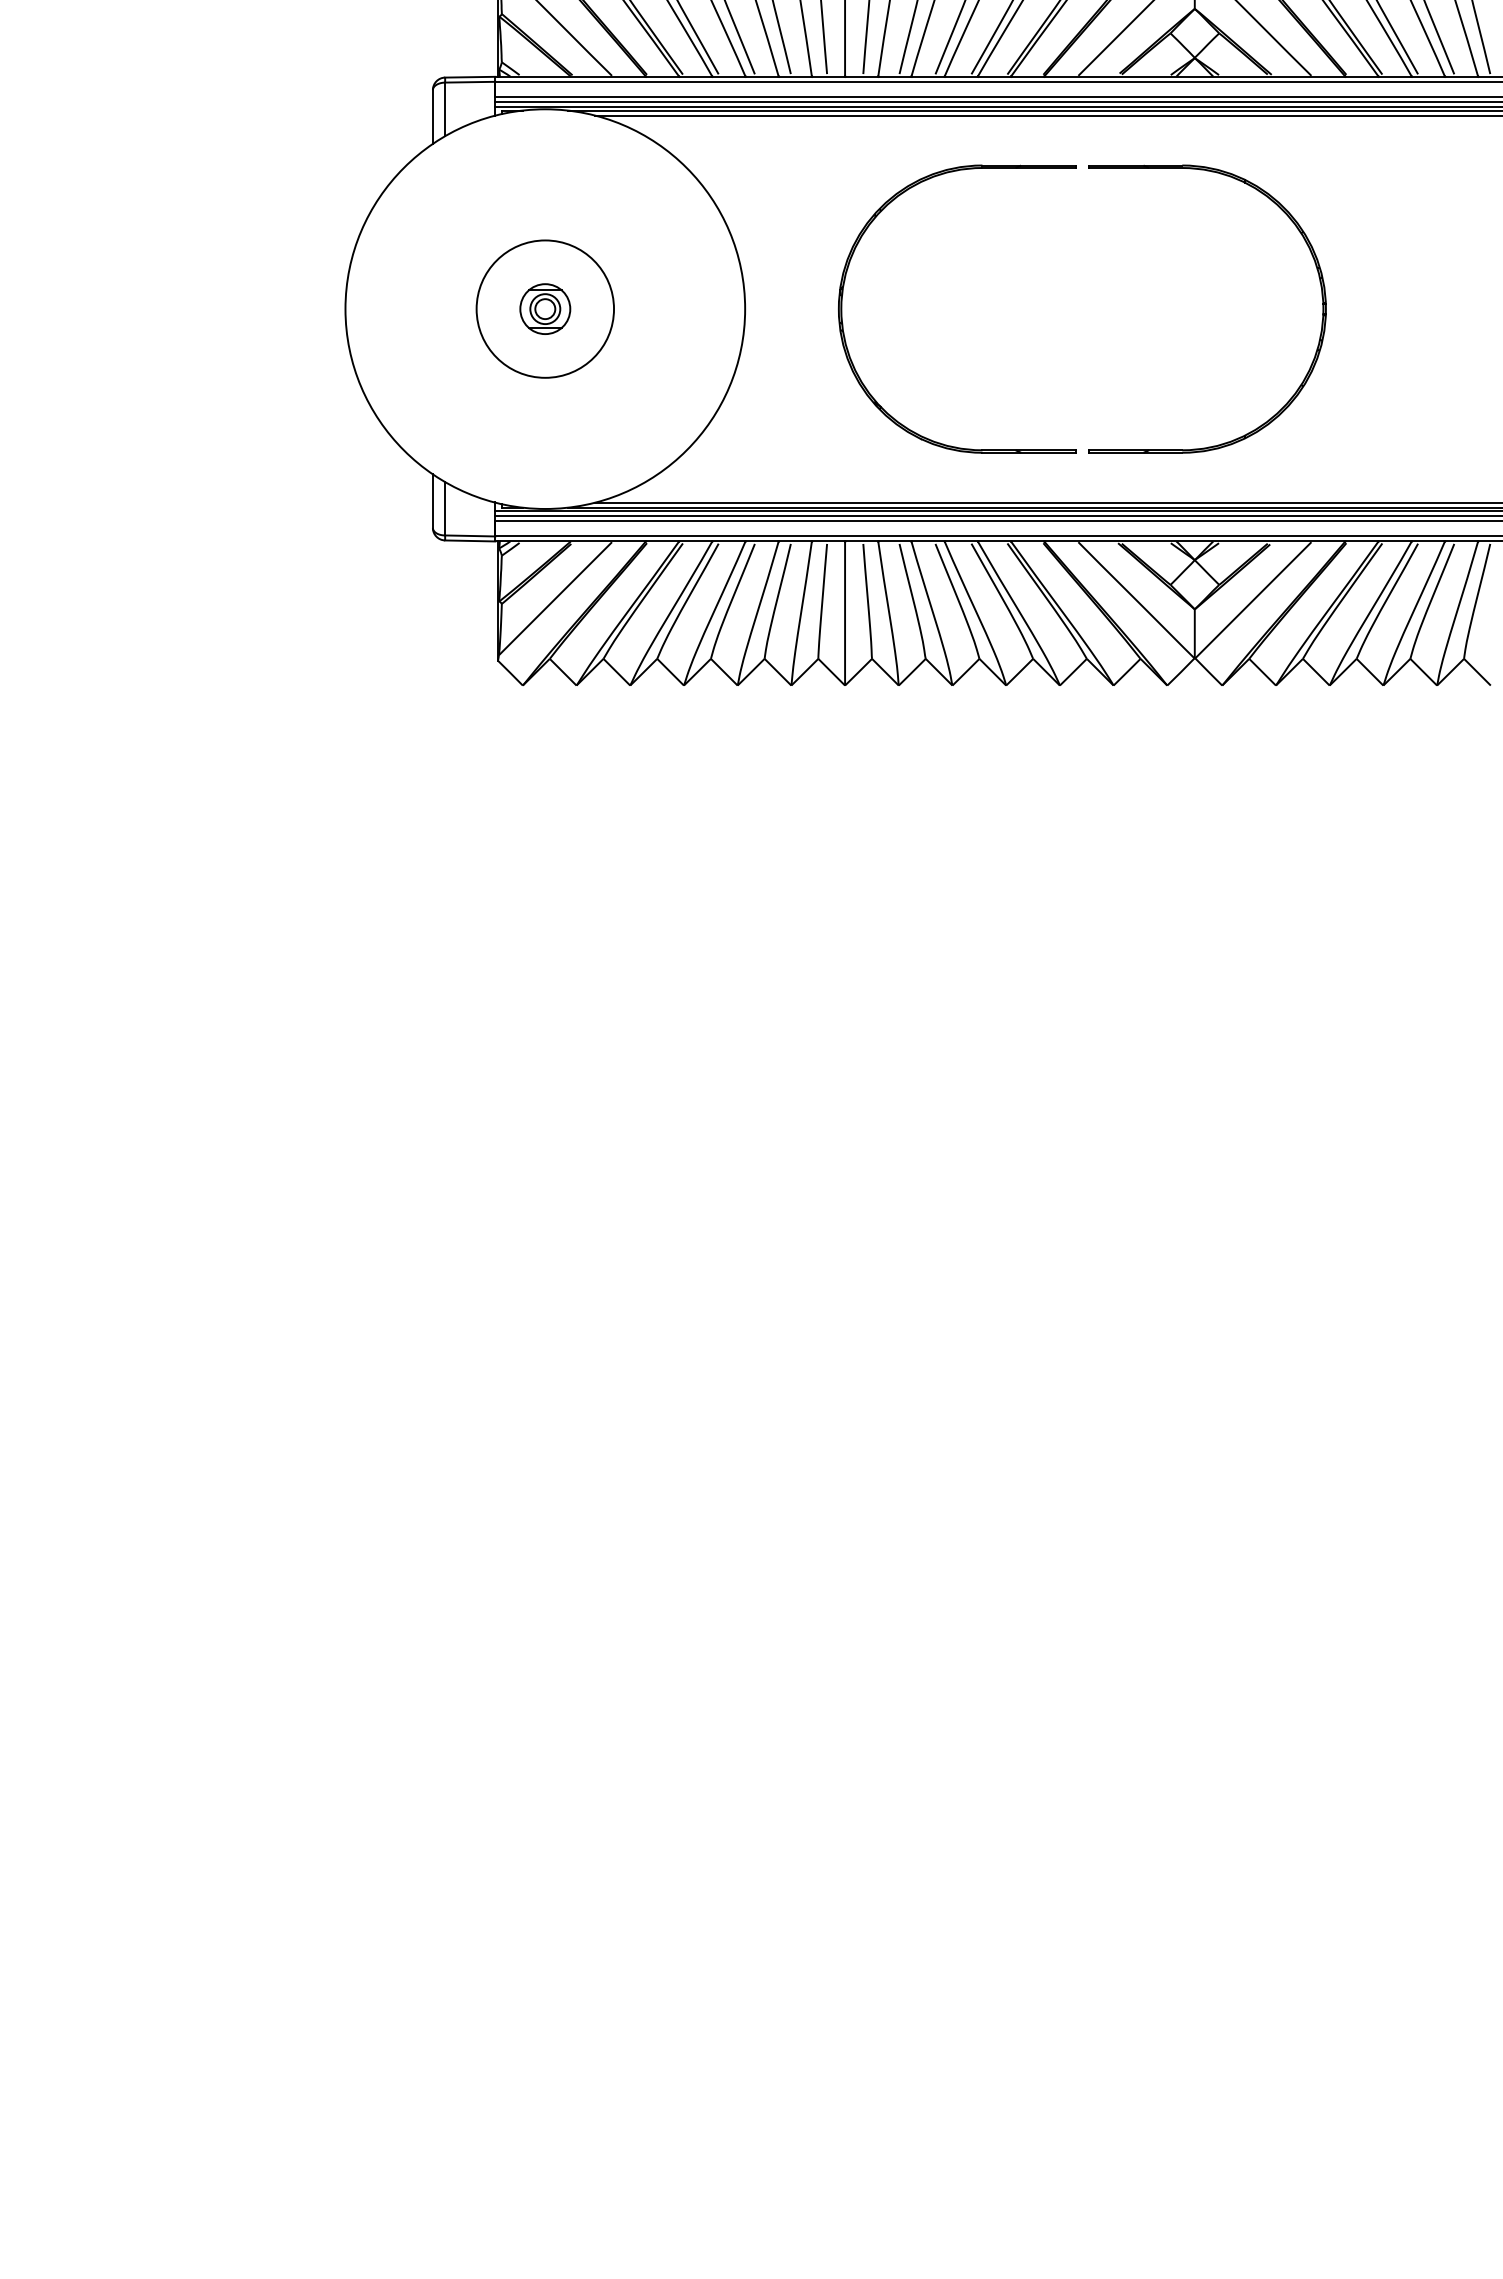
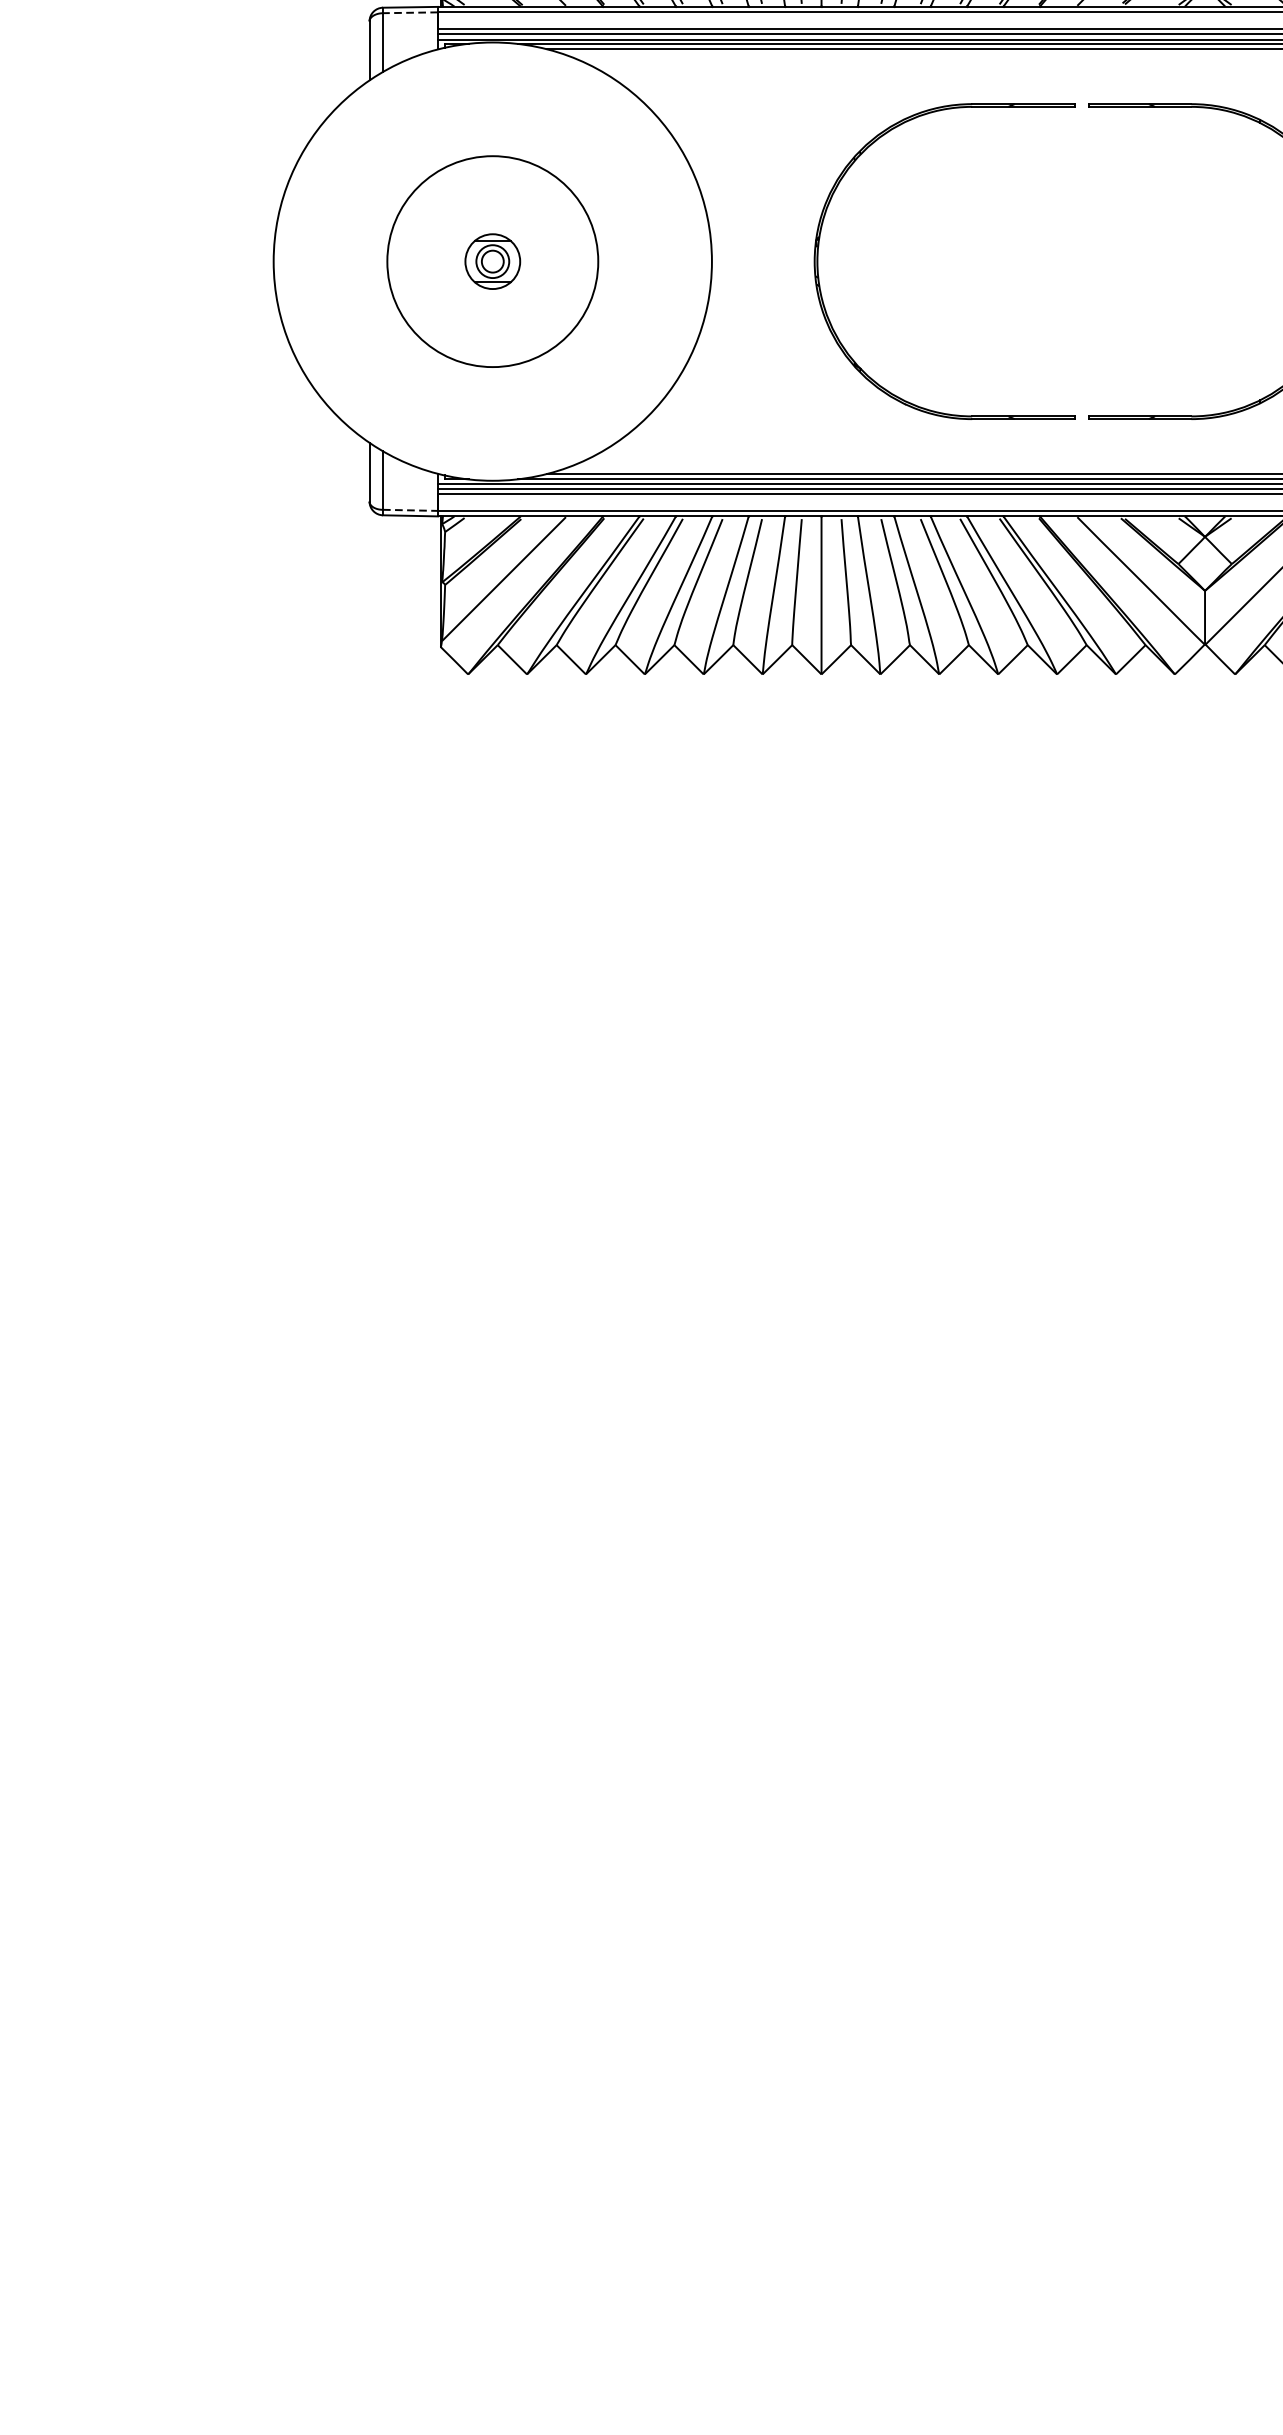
line: (469, 82) -> (409, 13), solid -> dashed
circle: (545, 308) -> (493, 260), size x1.4
line: (470, 535) -> (410, 509), solid -> dashed

